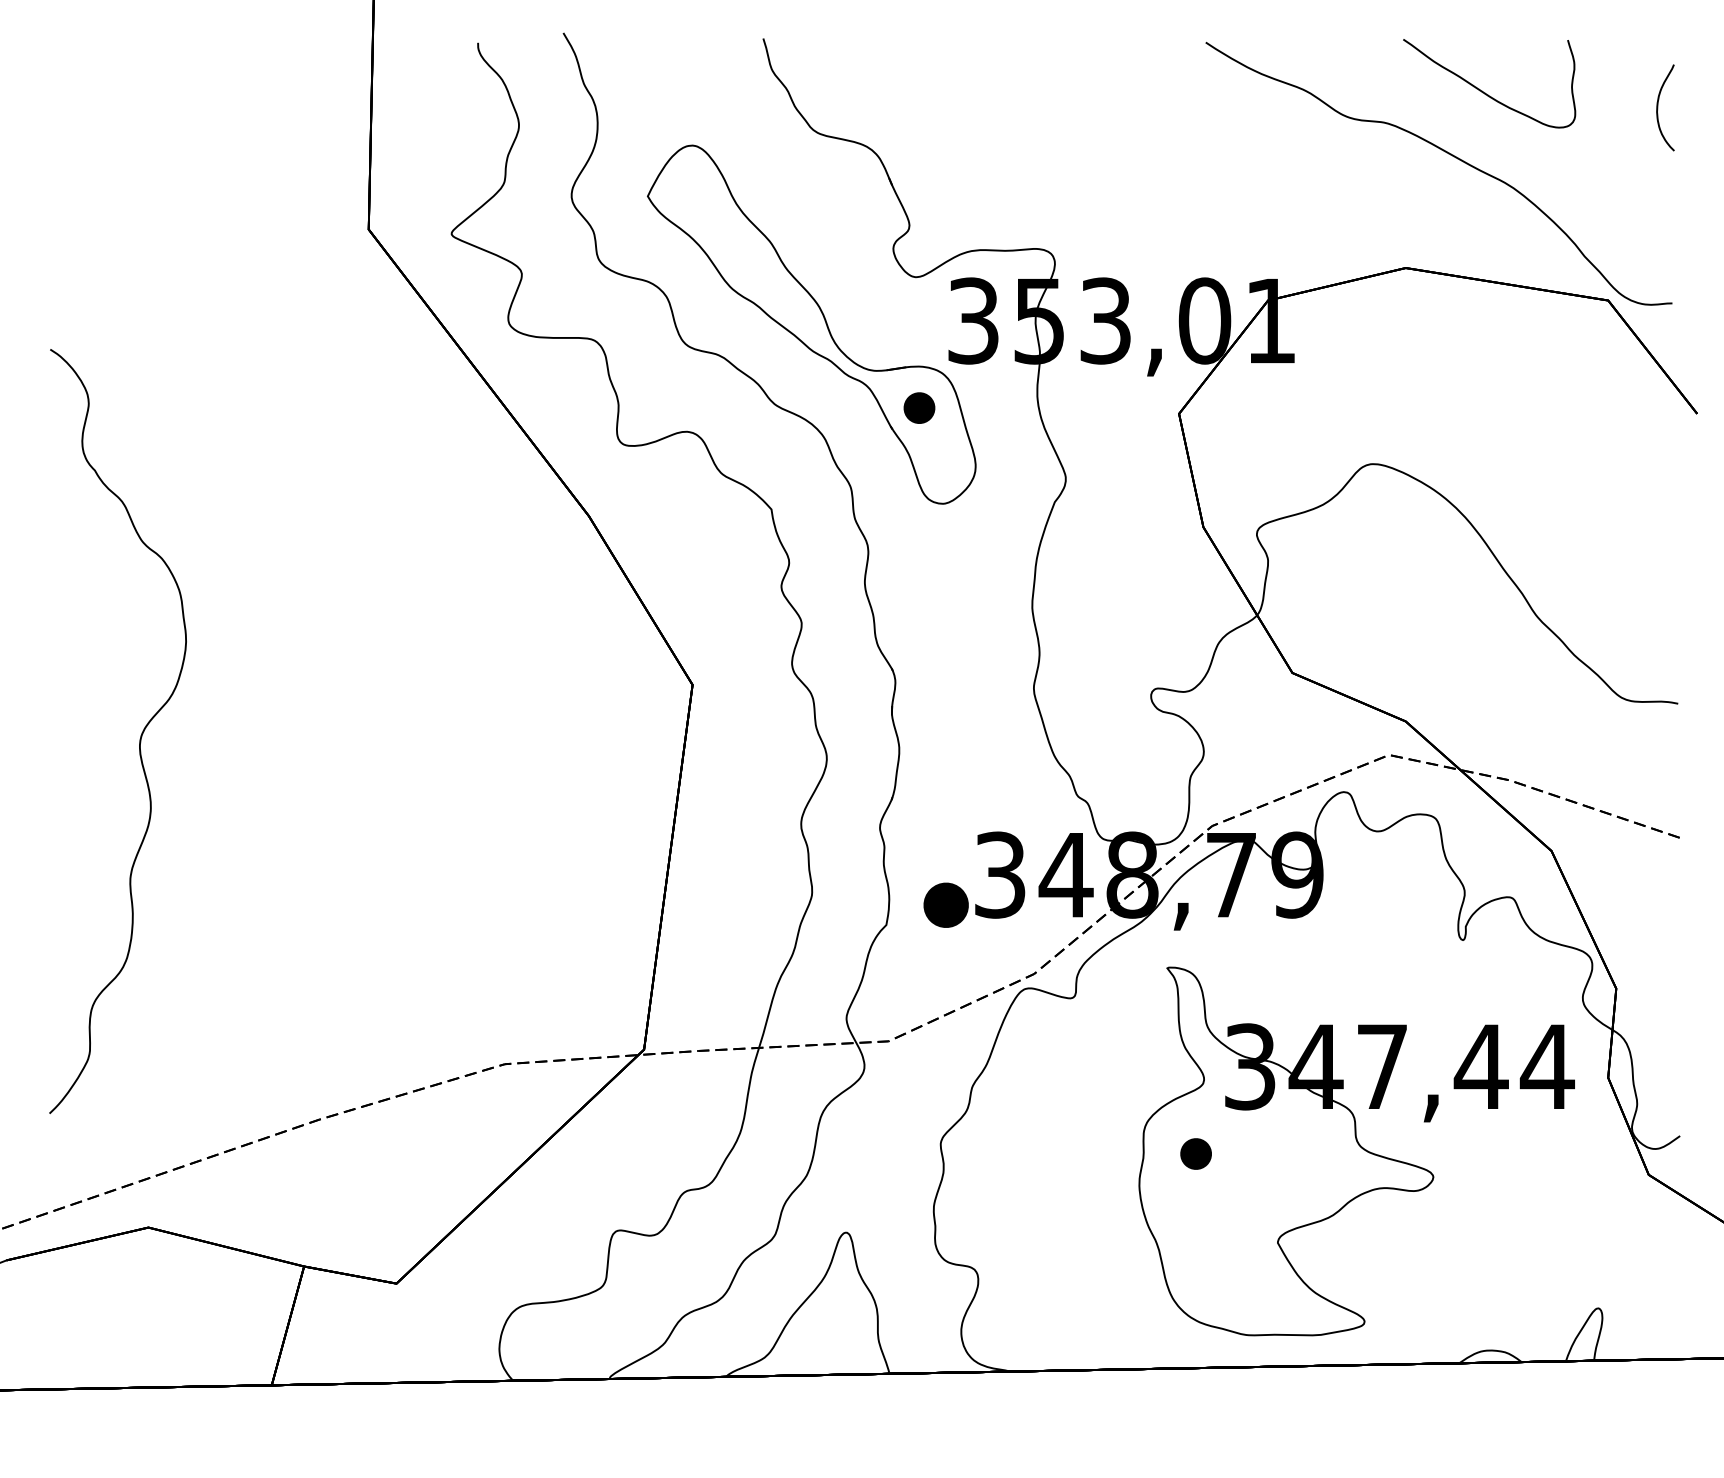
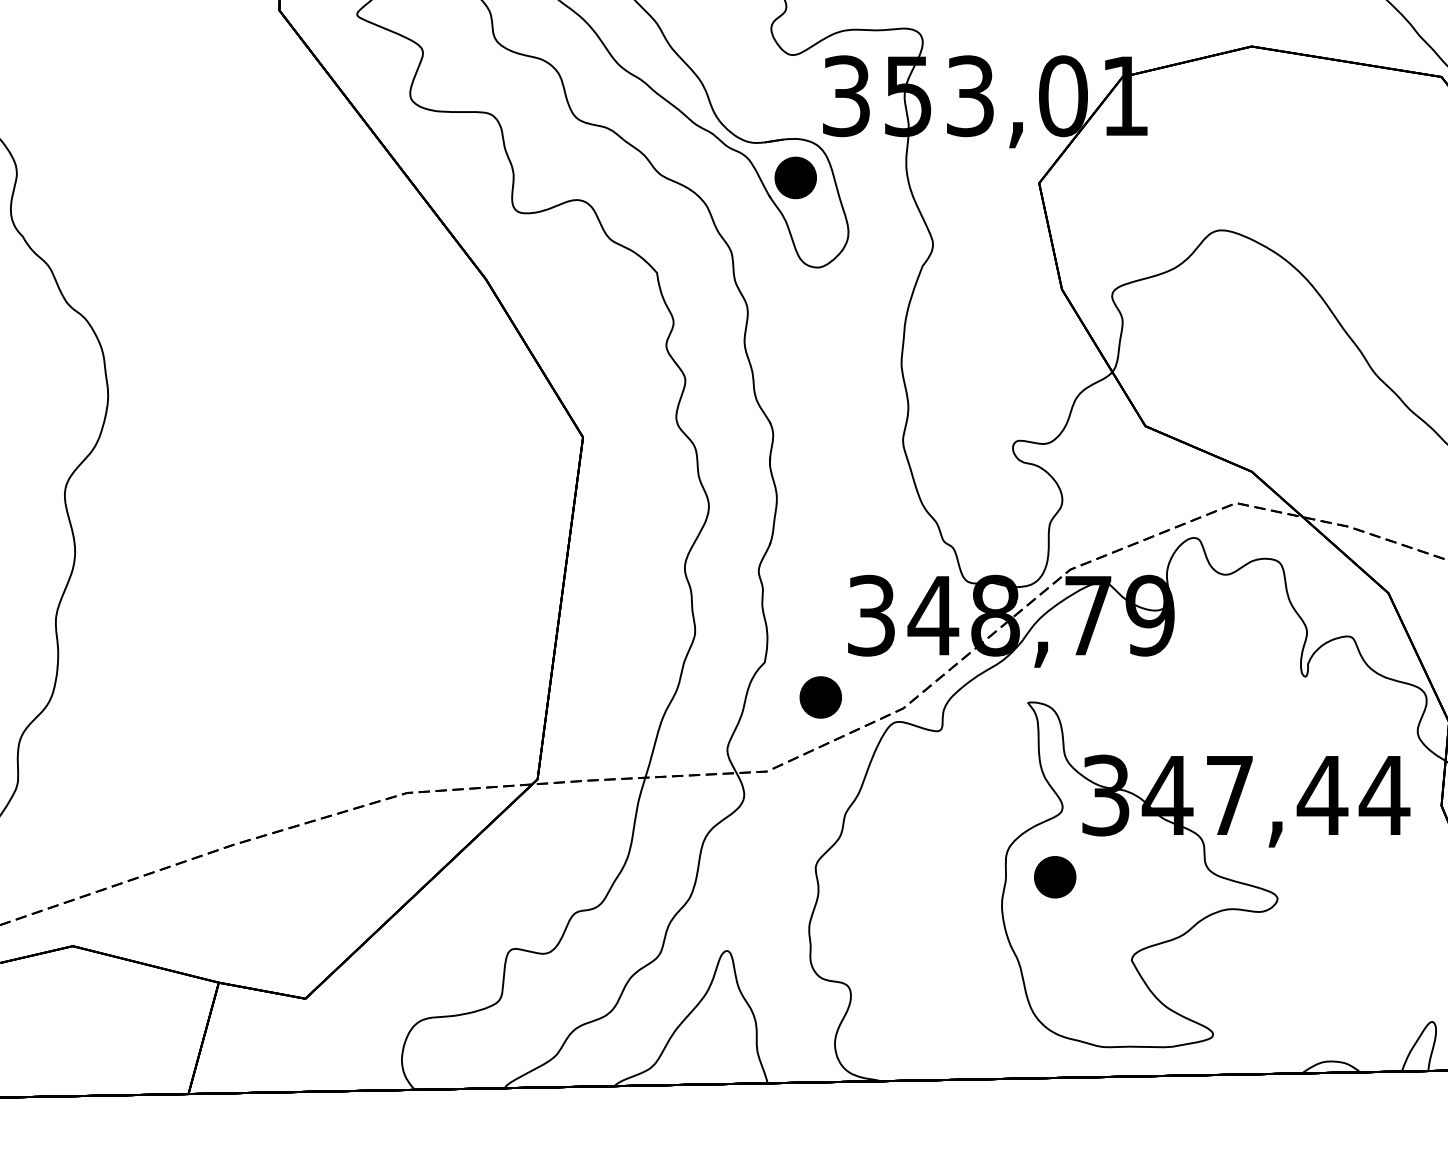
part: (919, 407) -> (795, 177), size x1.43
part: (945, 904) -> (820, 696), moved
part: (1195, 1153) -> (1054, 876), size x1.43

